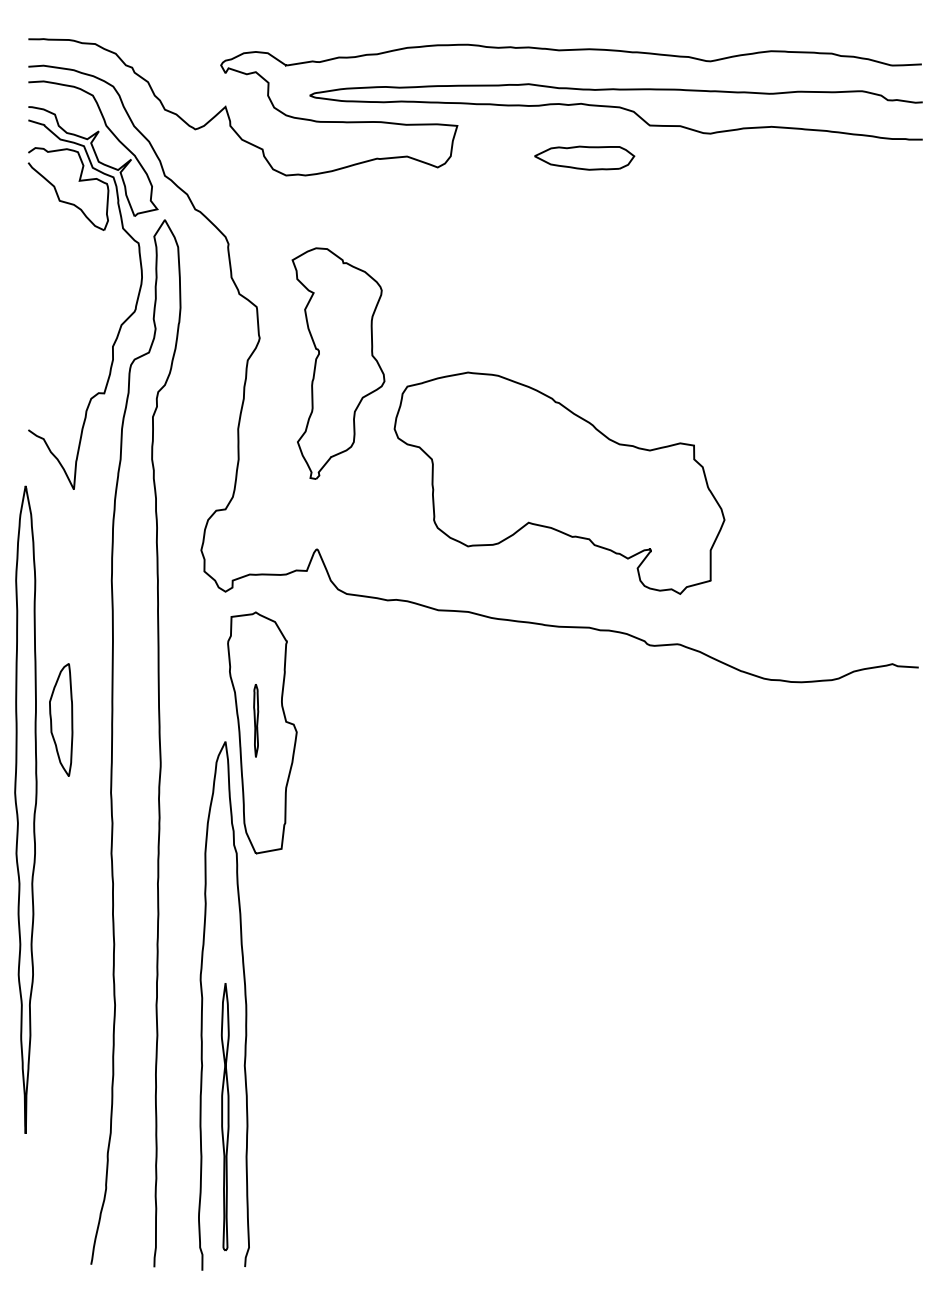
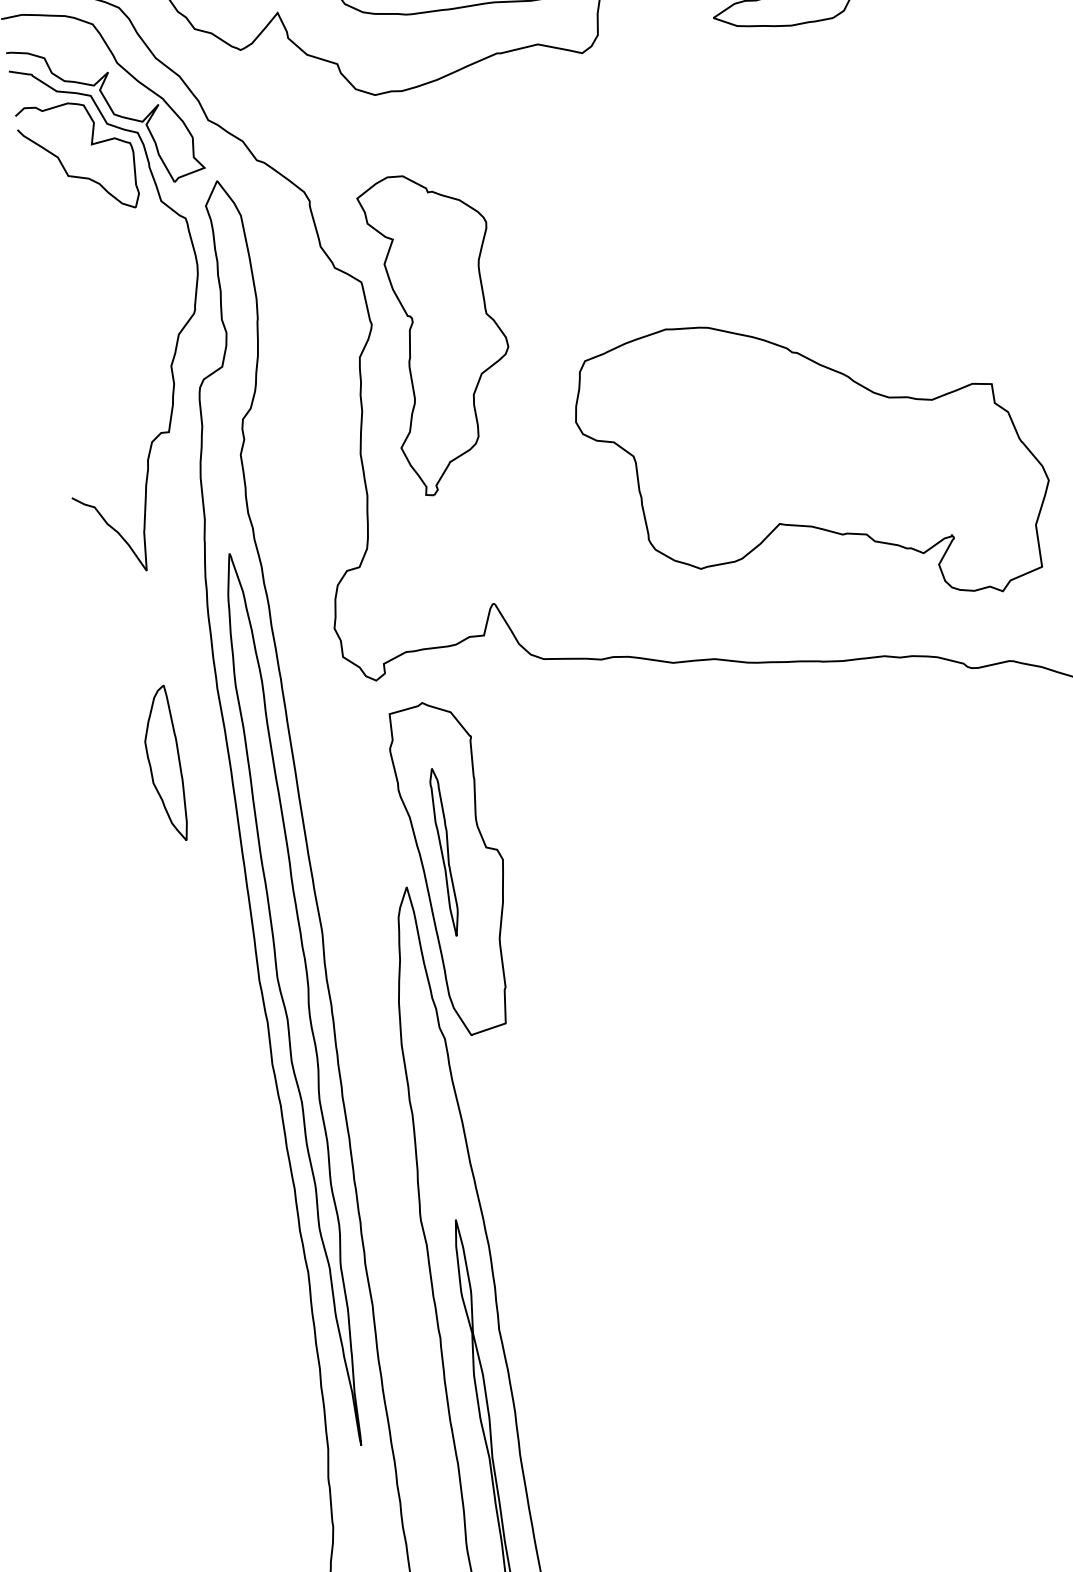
part: (338, 363) -> (441, 331), moved
part: (61, 719) -> (164, 763), moved
part: (255, 720) -> (443, 851), size x1.67
part: (25, 809) -> (295, 999), moved

